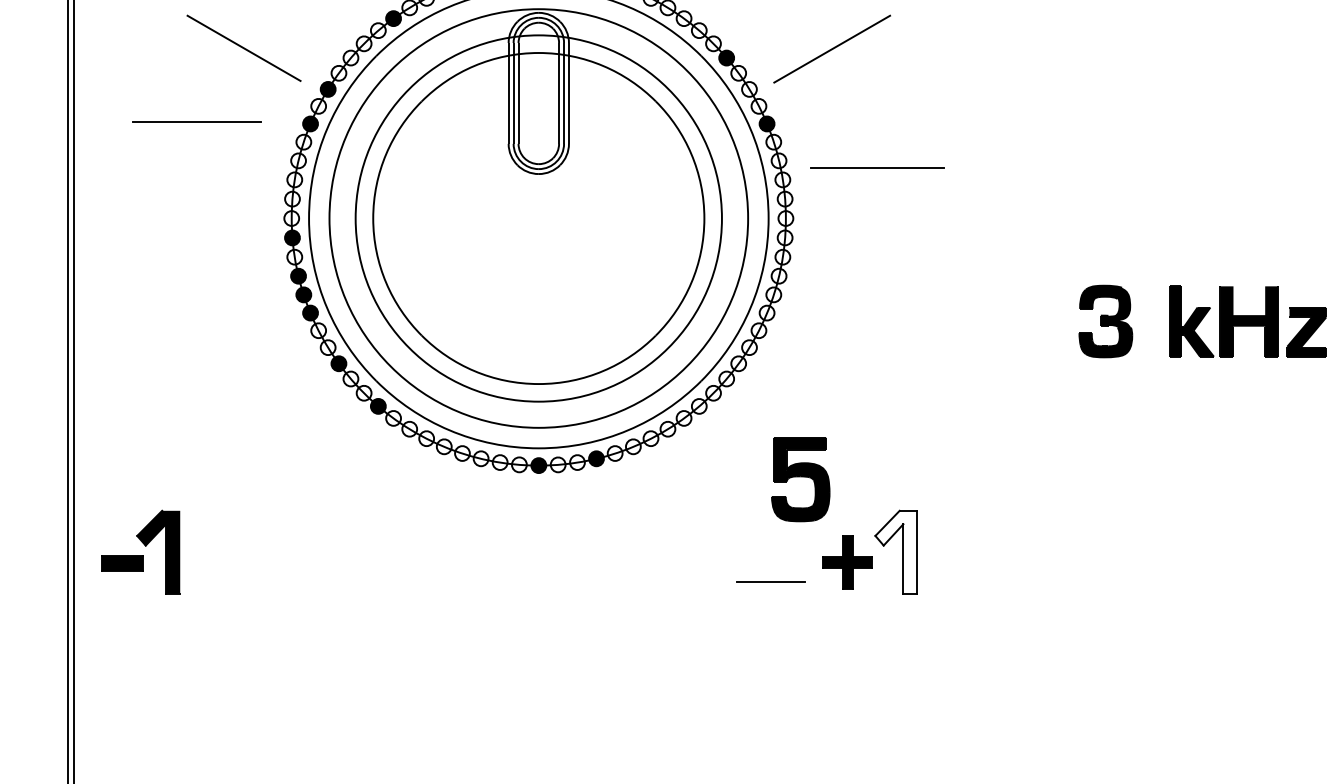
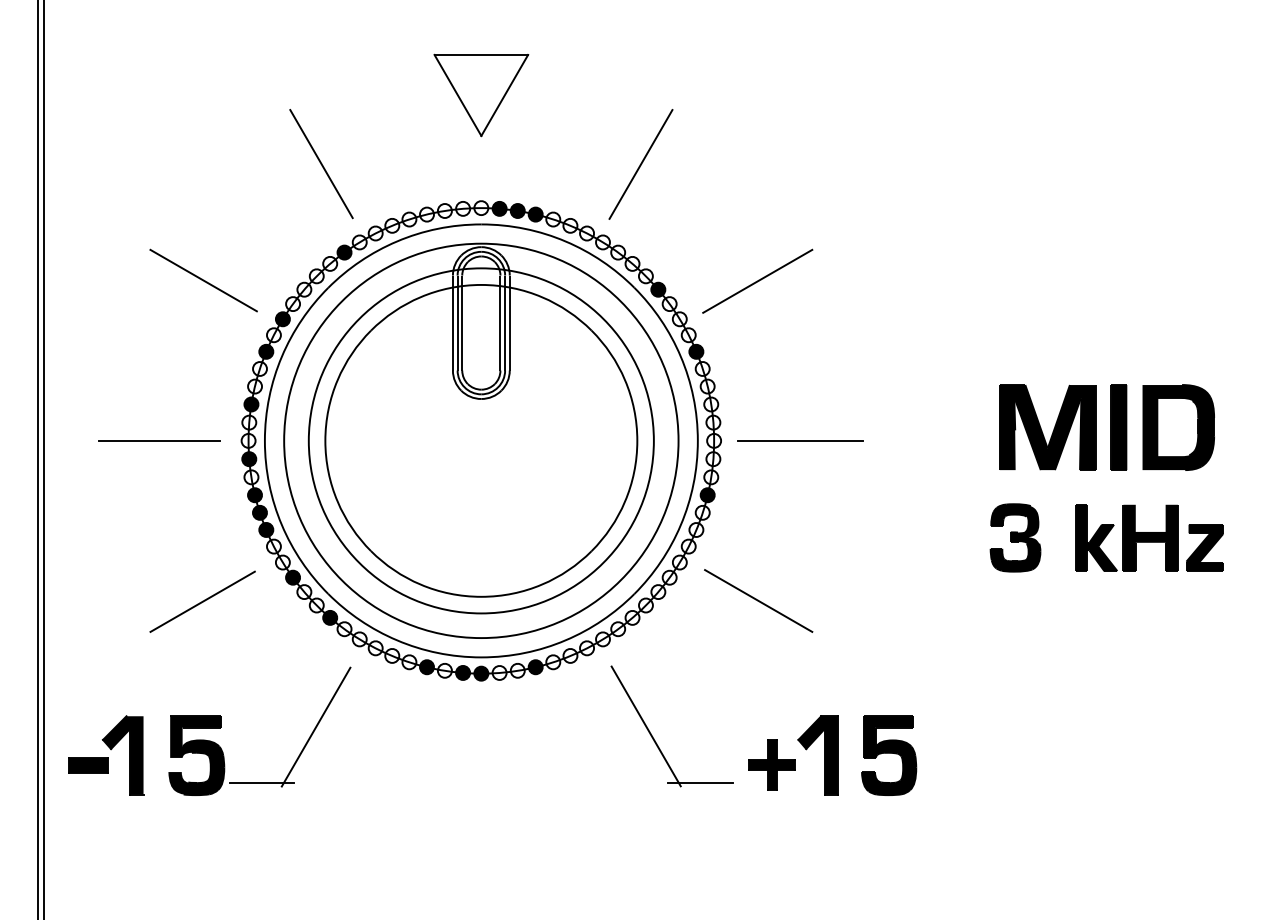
line: (197, 121) -> (159, 440), moved
line: (877, 167) -> (800, 440), moved
fill: (294, 179) -> (251, 404), added
part: (1202, 204) -> (1106, 427), added
fill: (778, 276) -> (707, 495), added
line: (833, 387) -> (758, 600), added
line: (242, 389) -> (202, 601), added
fill: (481, 459) -> (427, 667), added
fill: (519, 464) -> (463, 672), added
part: (801, 479) -> (889, 755), moved
line: (713, 521) -> (645, 726), added
part: (262, 522) -> (221, 727), added
fill: (895, 552) -> (817, 755), added

